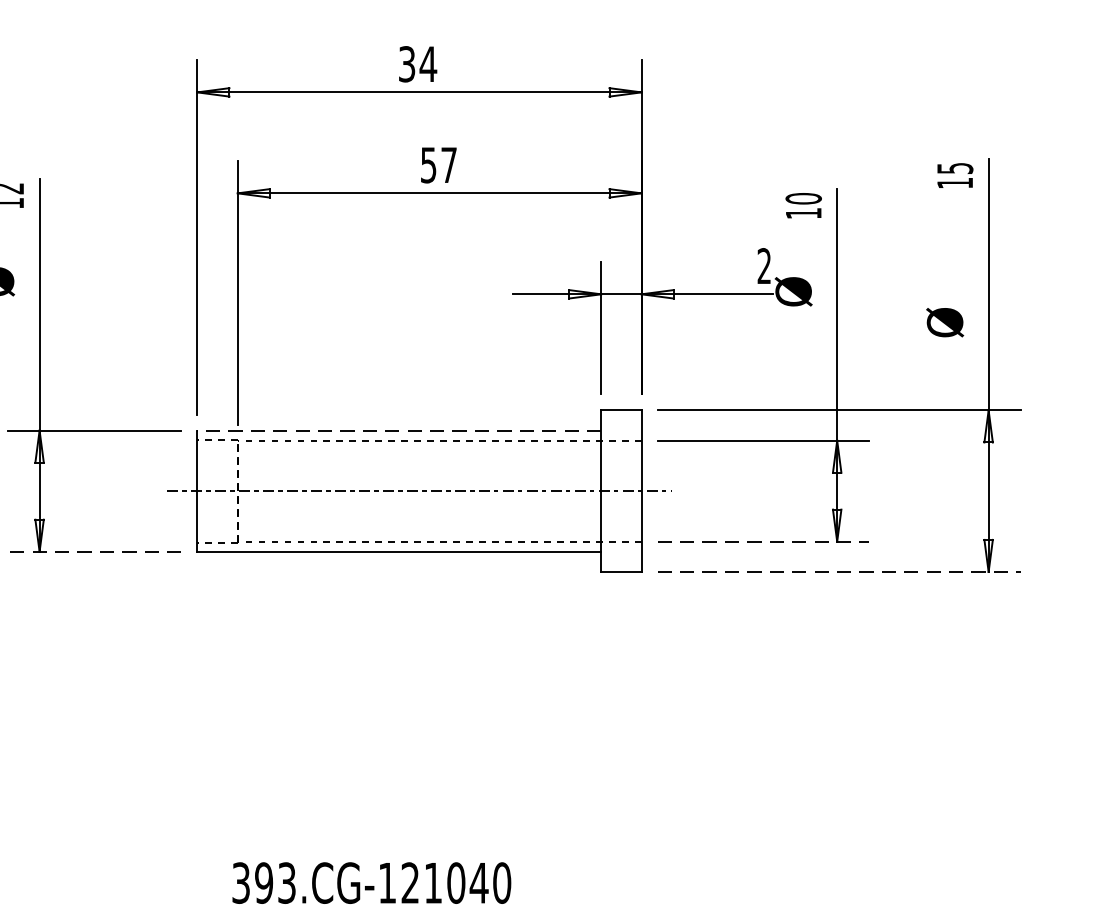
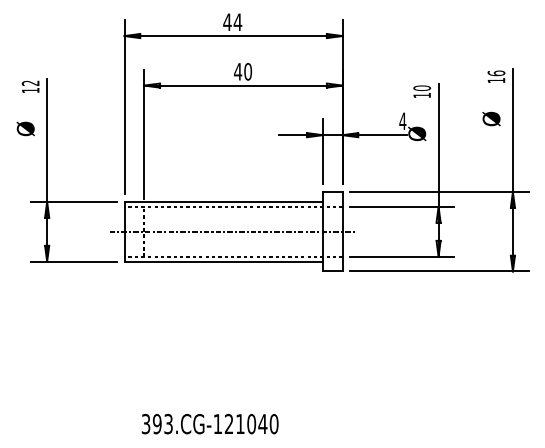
text: (407, 64) -> (227, 22), 34 -> 44
text: (439, 164) -> (243, 71), 57 -> 40
text: (955, 168) -> (496, 73), 15 -> 16
text: (763, 264) -> (402, 120), 2 -> 4
text: (945, 321) -> (491, 118), moved
line: (398, 431) -> (223, 202), dashed -> solid
line: (763, 541) -> (402, 256), dashed -> solid
line: (95, 551) -> (74, 261), dashed -> solid
line: (841, 572) -> (440, 271), dashed -> solid

